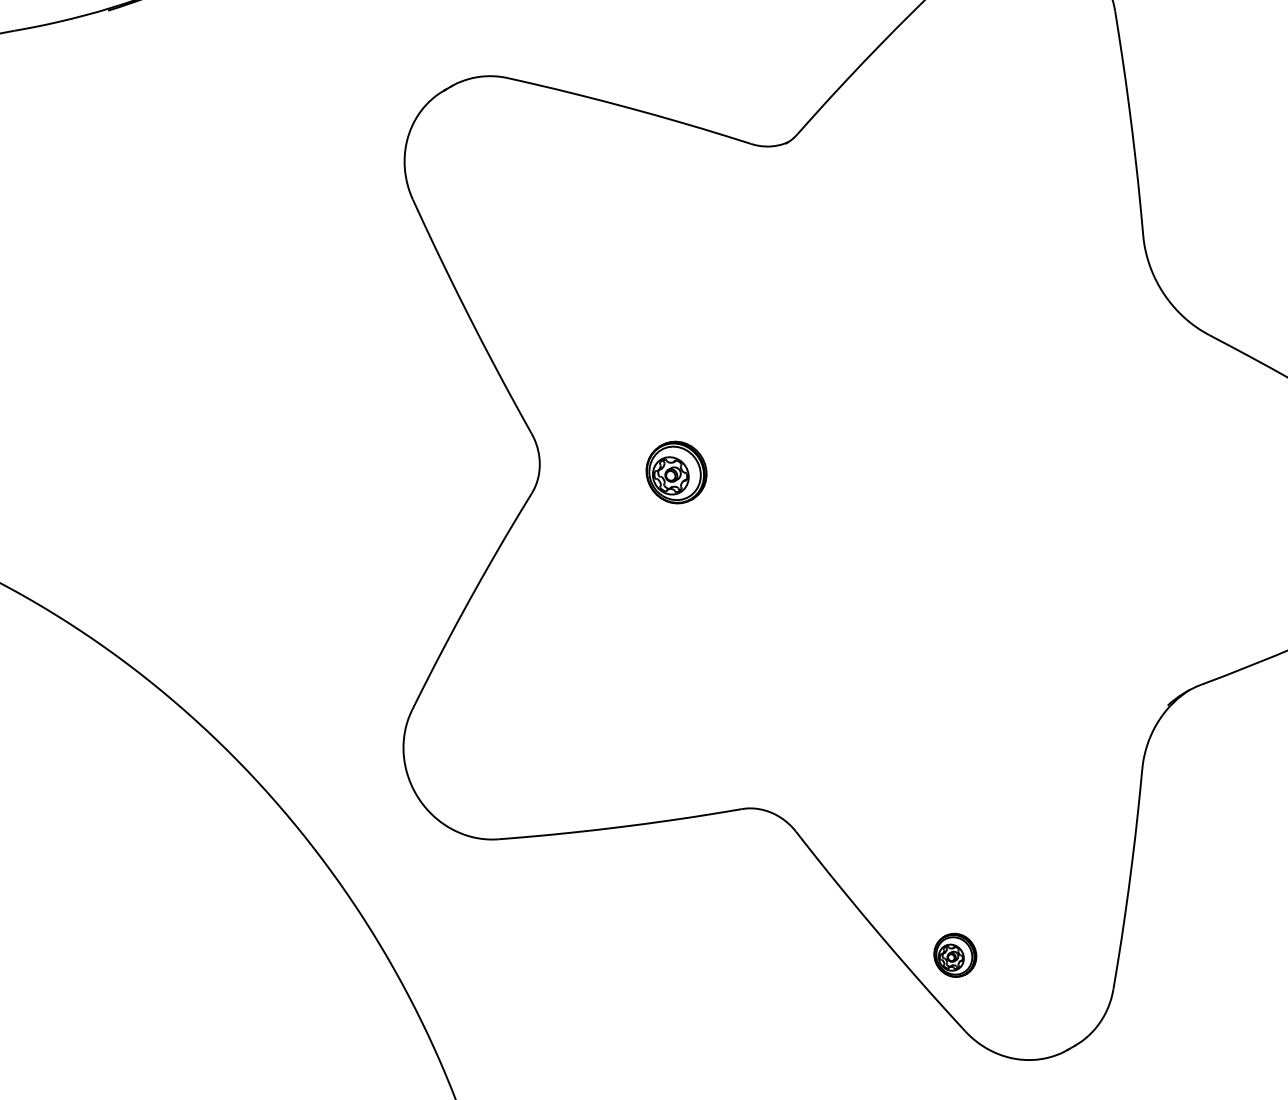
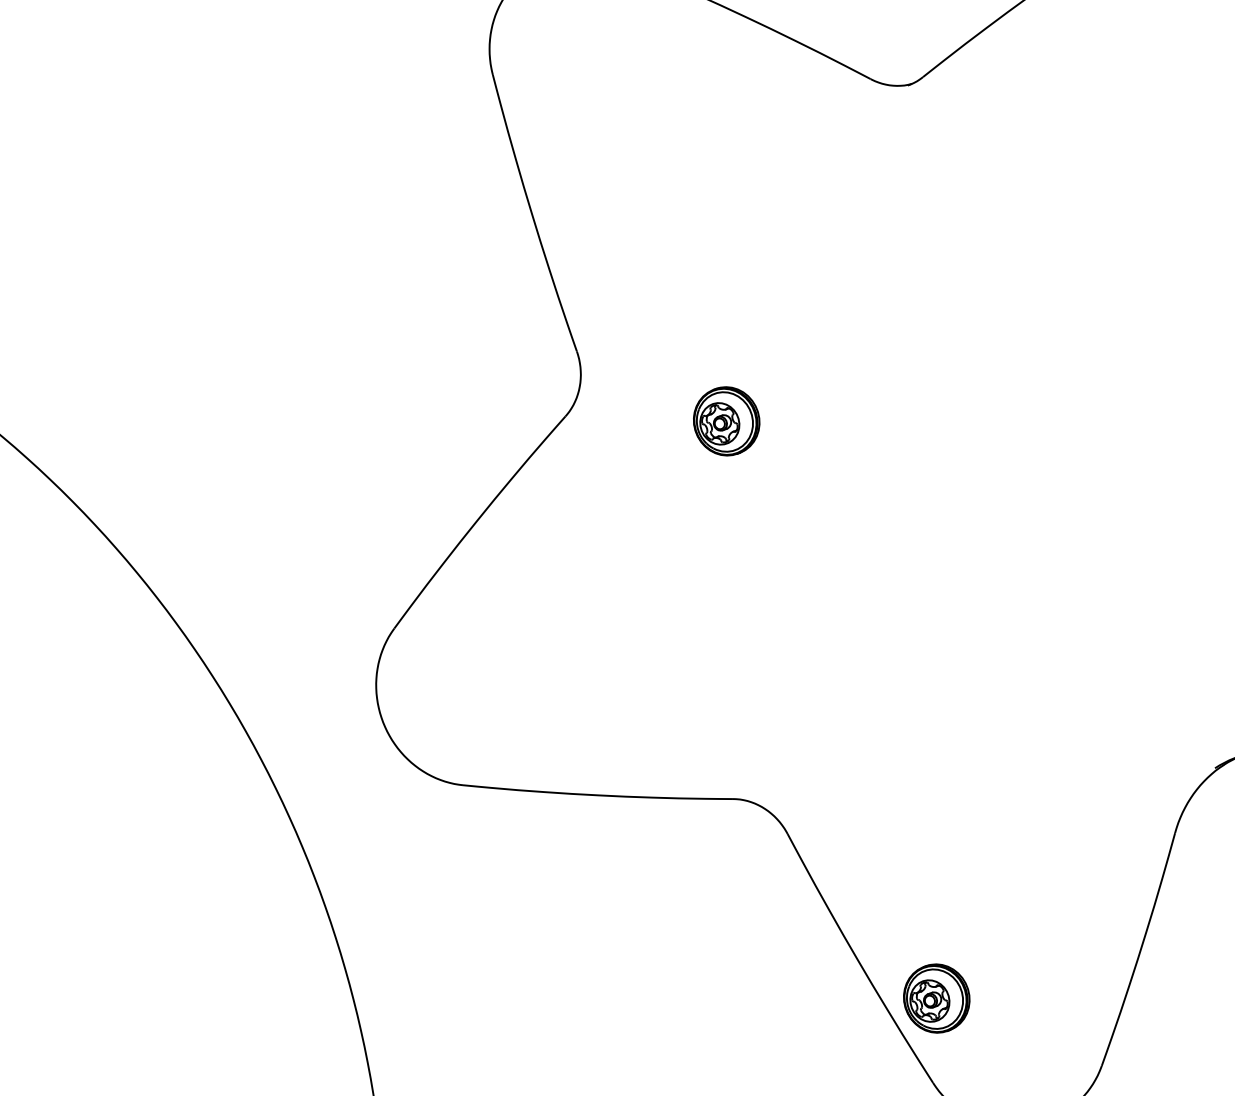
part: (955, 955) -> (936, 998), size x1.43

